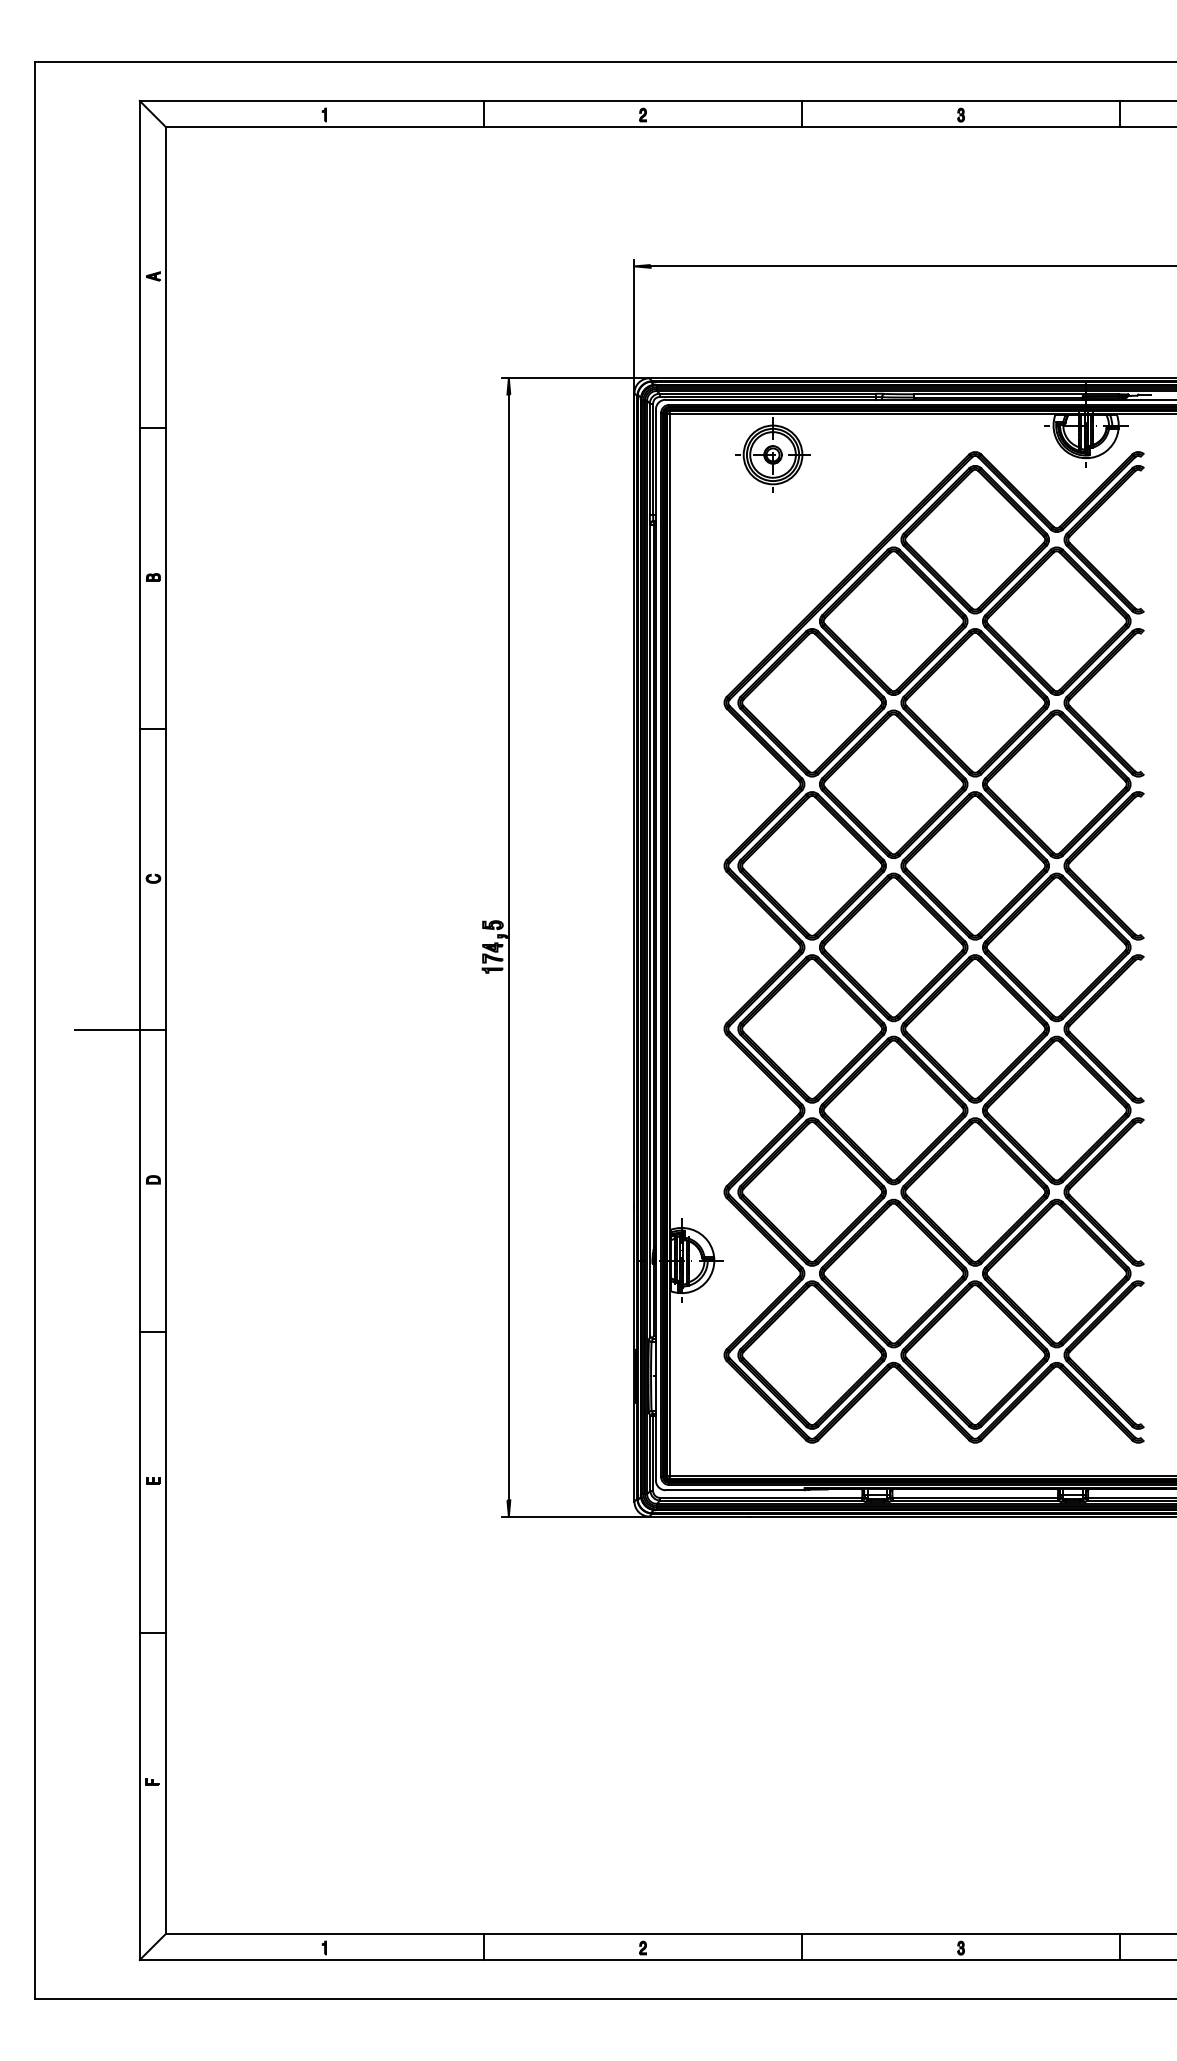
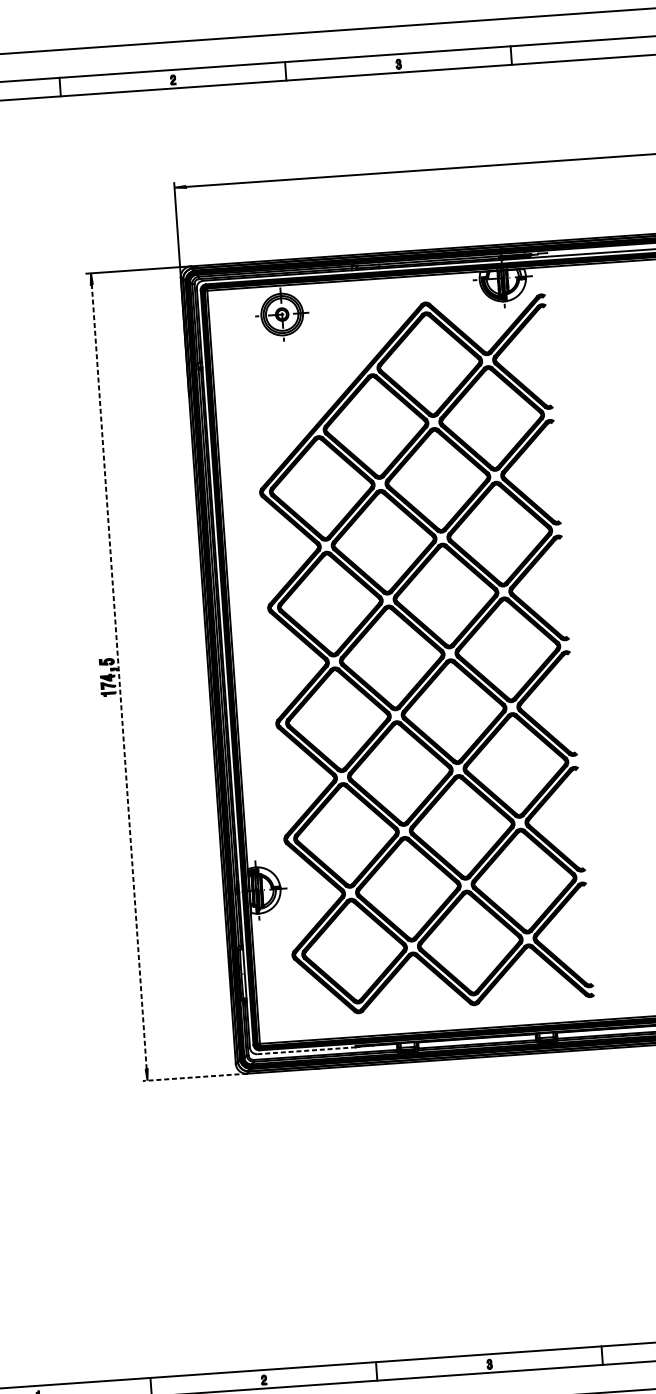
line: (508, 947) -> (119, 677), solid -> dashed
line: (735, 1490) -> (306, 1050), solid -> dashed
line: (575, 1516) -> (194, 1077), solid -> dashed

